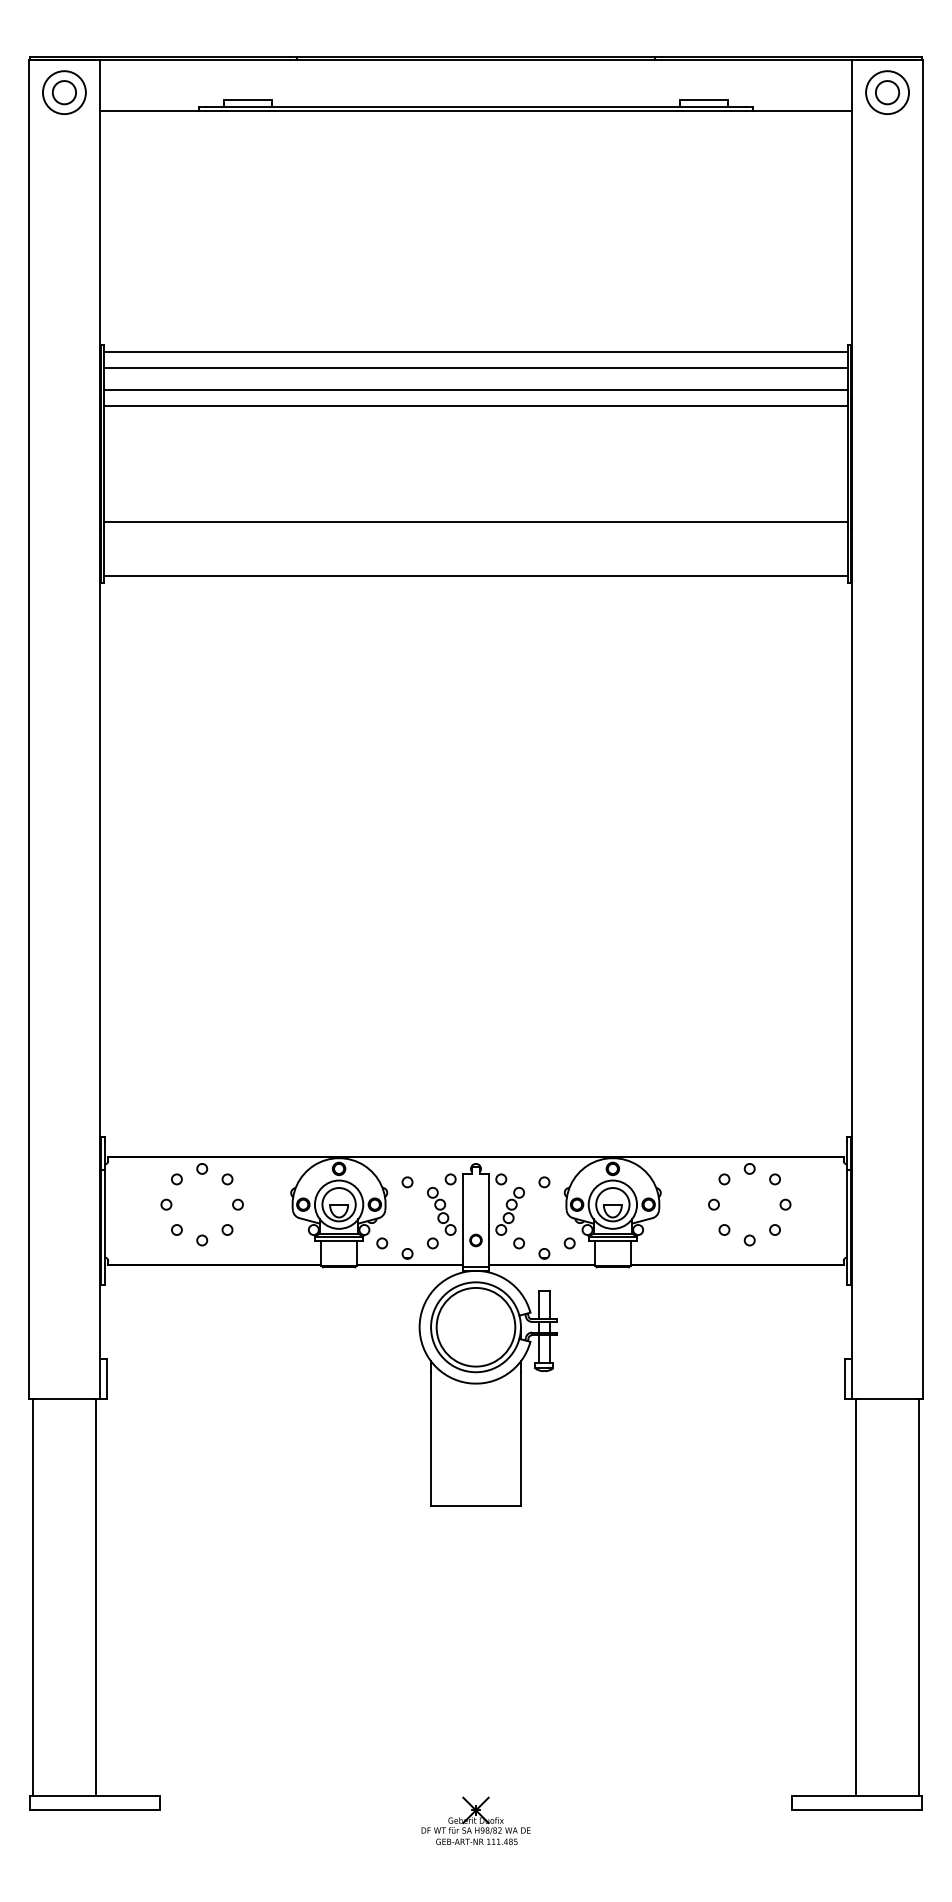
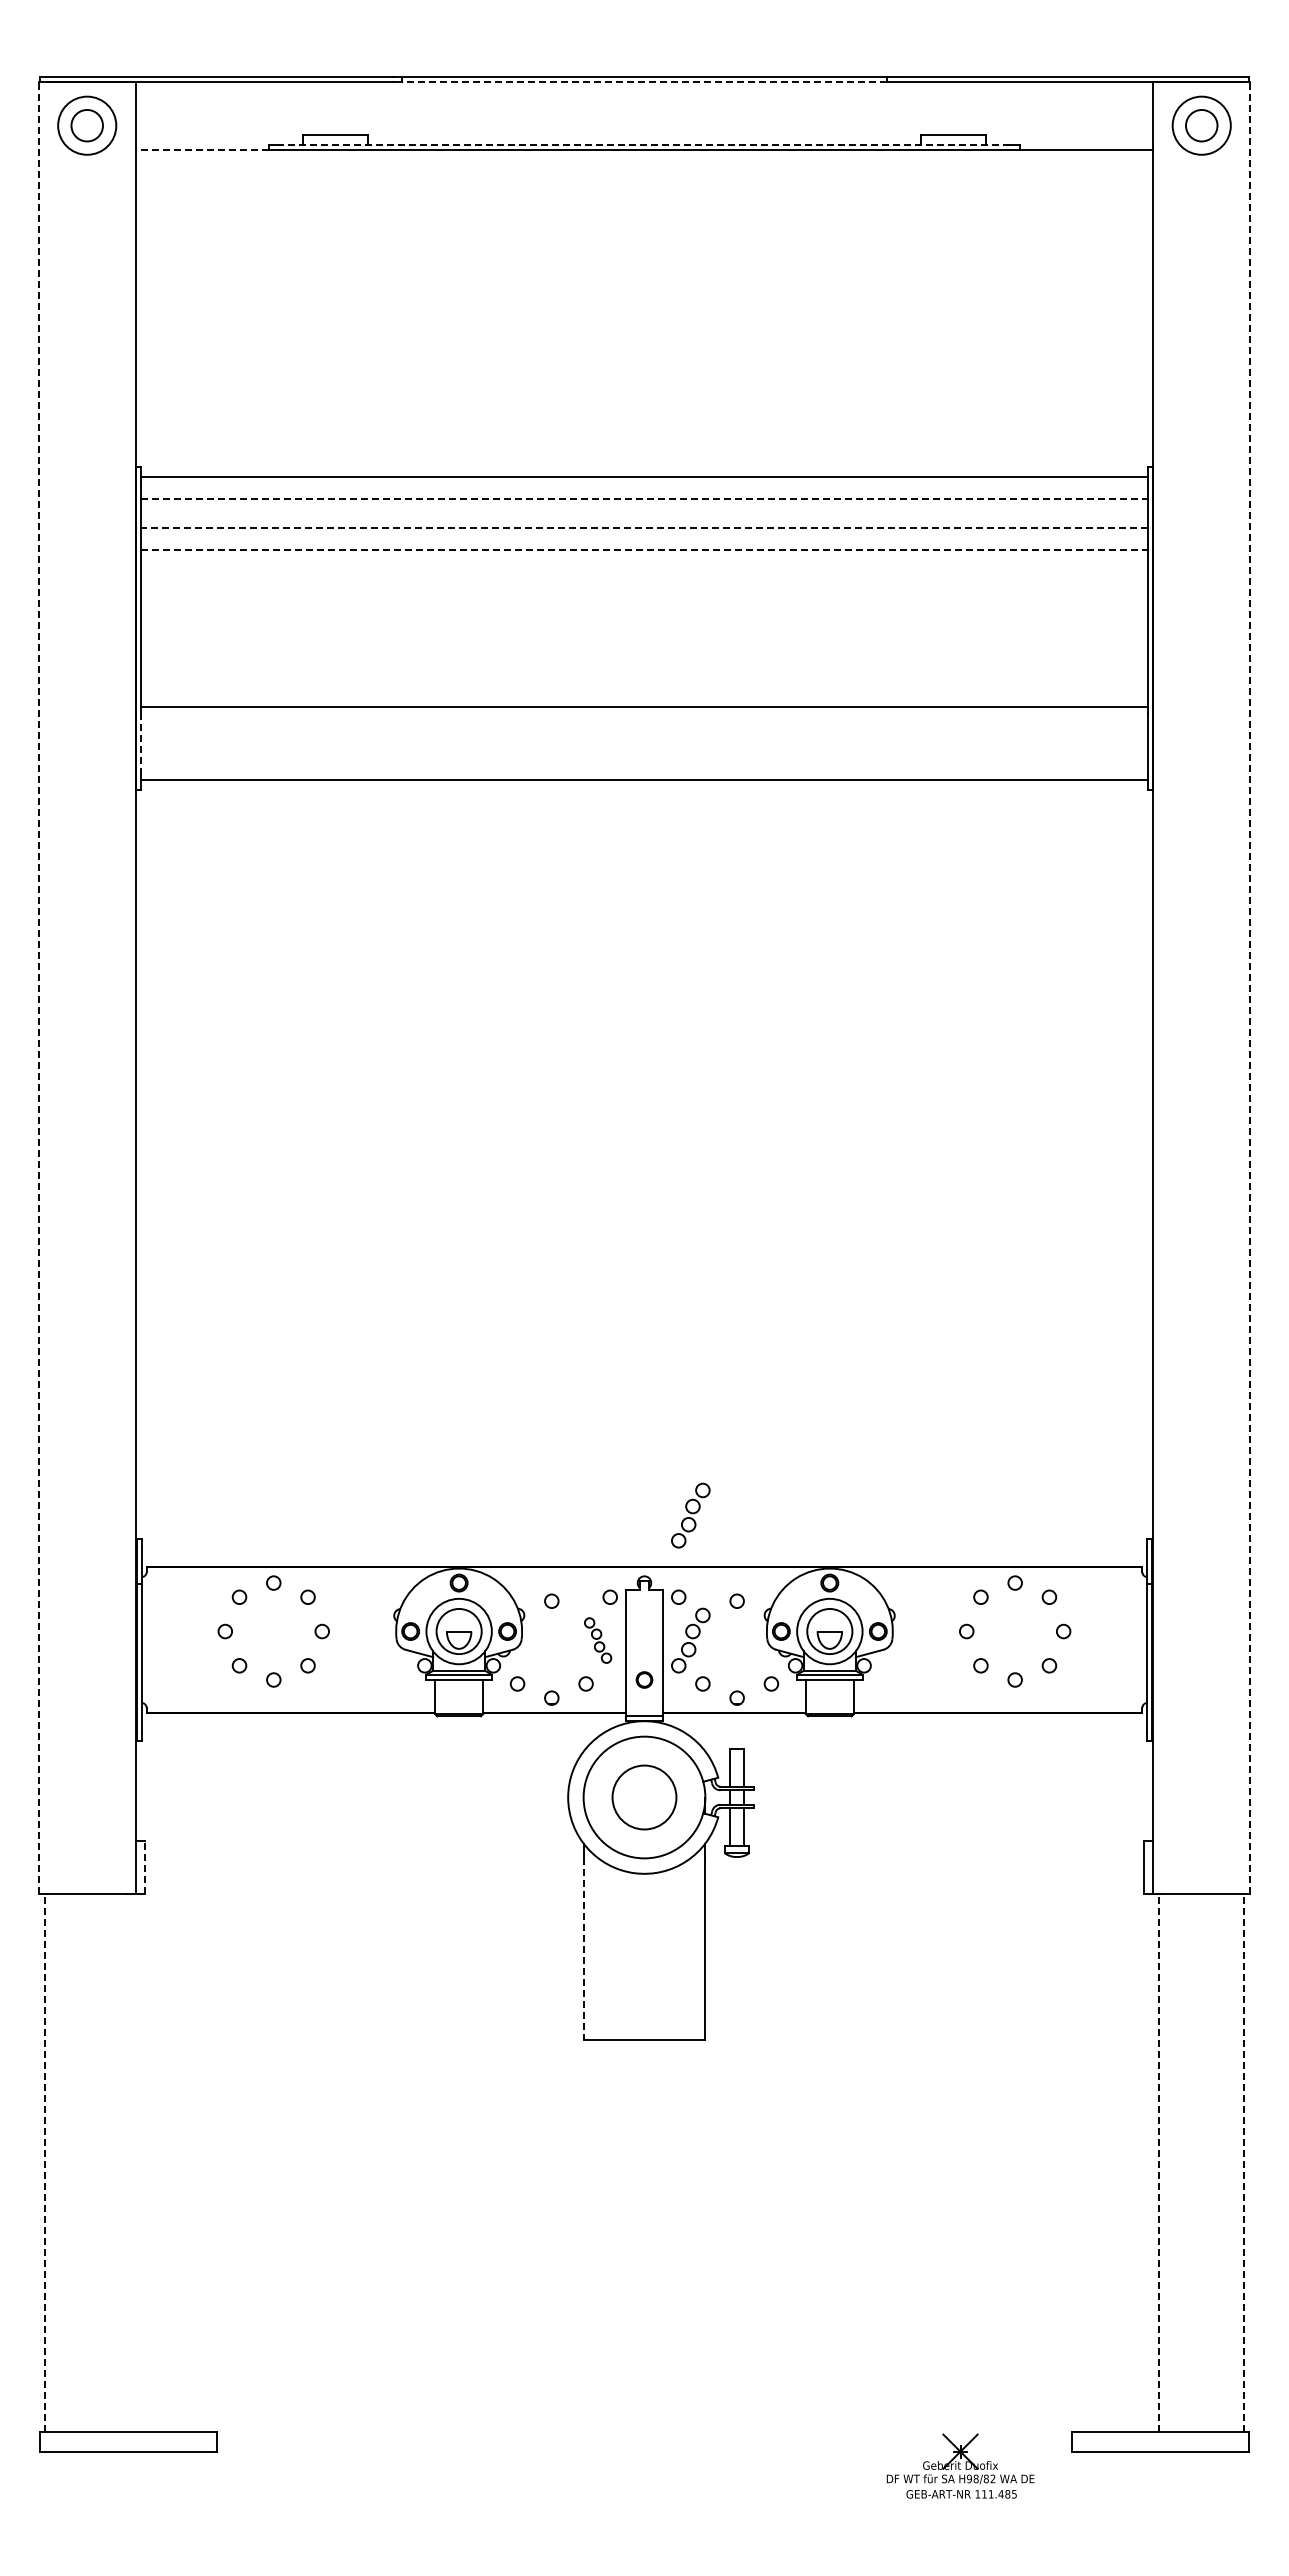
line: (476, 60) -> (644, 82), solid -> dashed
line: (476, 107) -> (644, 145), solid -> dashed
line: (149, 110) -> (202, 149), solid -> dashed
line: (476, 367) -> (644, 498), solid -> dashed
line: (476, 389) -> (644, 527), solid -> dashed
line: (476, 405) -> (644, 549), solid -> dashed
line: (104, 549) -> (141, 744), solid -> dashed
line: (28, 729) -> (38, 987), solid -> dashed
line: (923, 729) -> (1250, 987), solid -> dashed
part: (509, 1119) -> (690, 1515), added
part: (441, 1211) -> (597, 1640), size x0.7
circle: (476, 1327) -> (644, 1797), size x0.6
line: (107, 1378) -> (145, 1867), solid -> dashed
line: (430, 1439) -> (583, 1949), solid -> dashed
line: (32, 1597) -> (44, 2163), solid -> dashed
line: (95, 1597) -> (129, 2163), removed
line: (856, 1597) -> (1159, 2163), solid -> dashed
line: (919, 1597) -> (1244, 2163), solid -> dashed
part: (476, 1820) -> (960, 2465), moved

